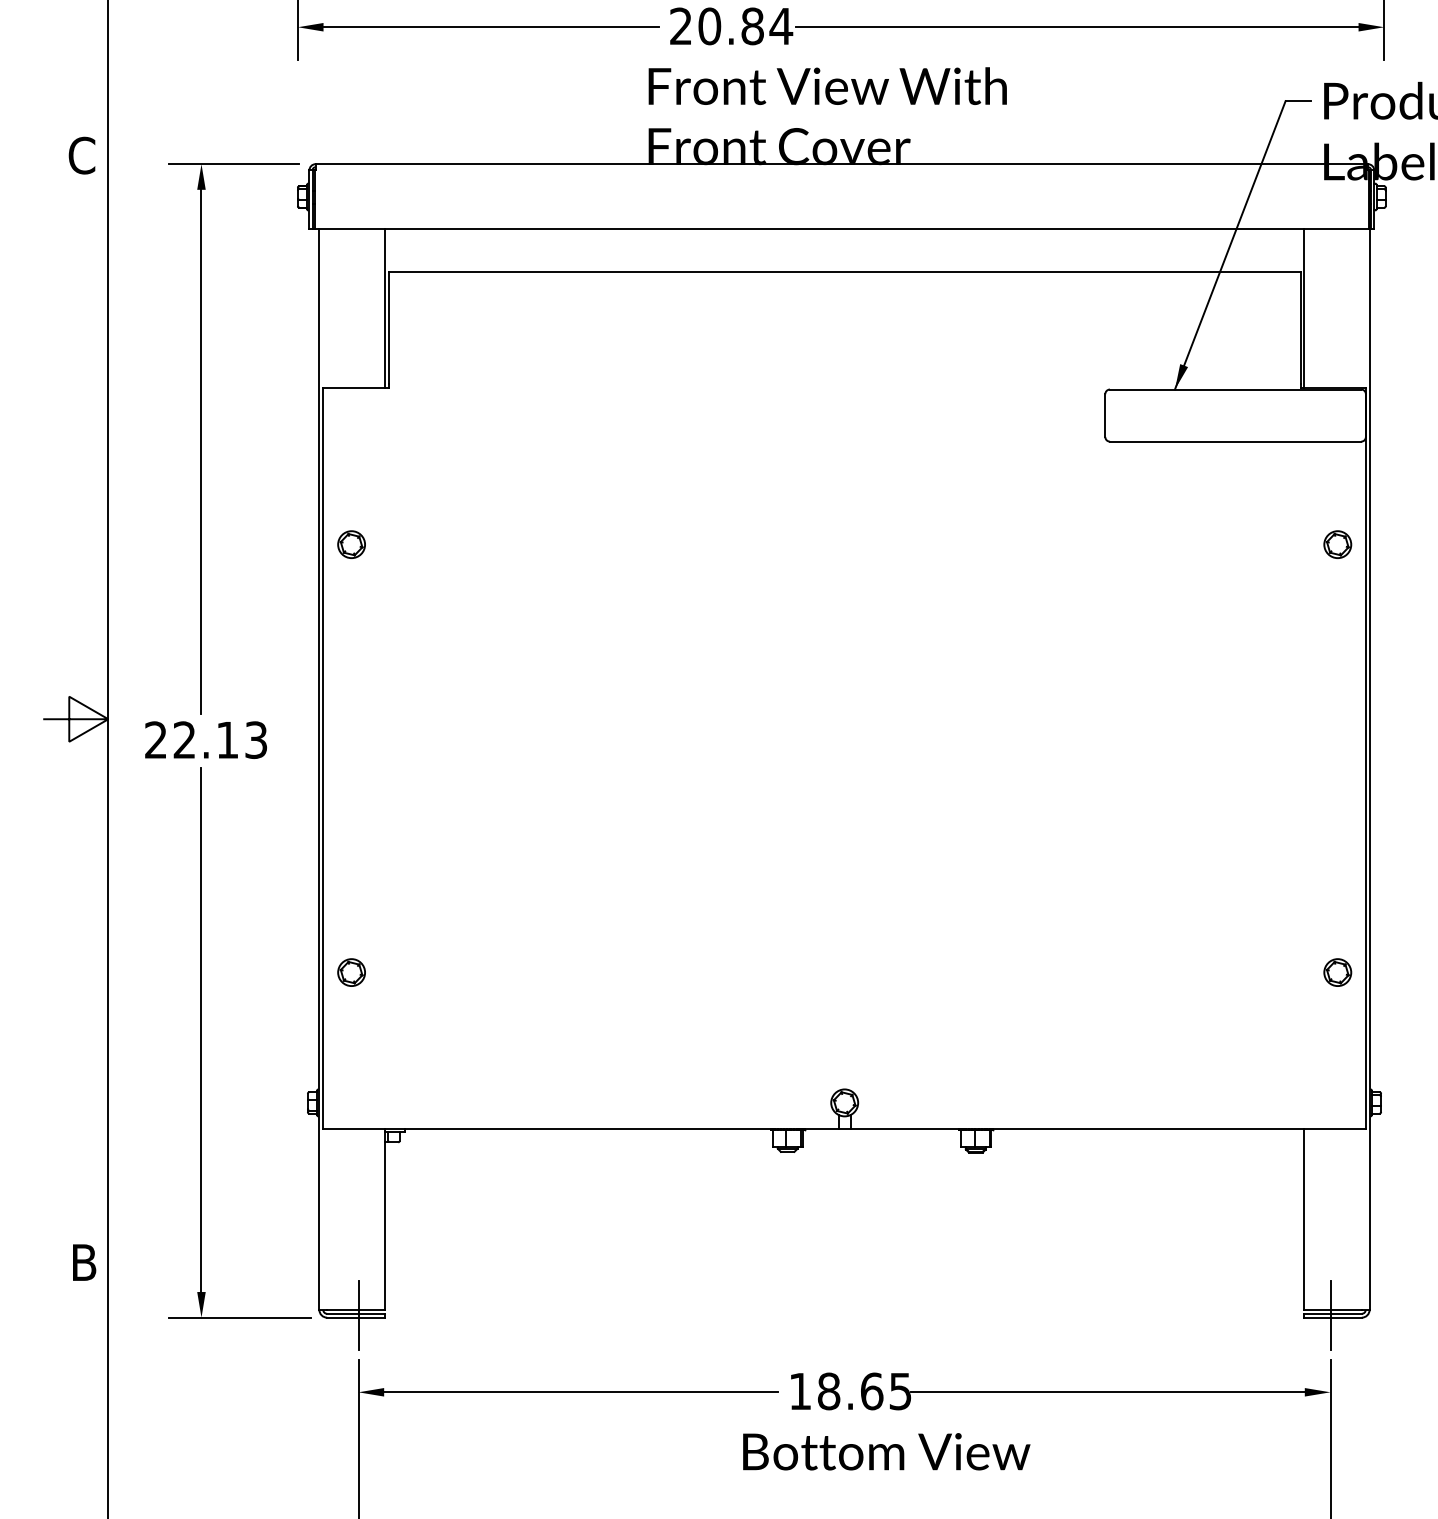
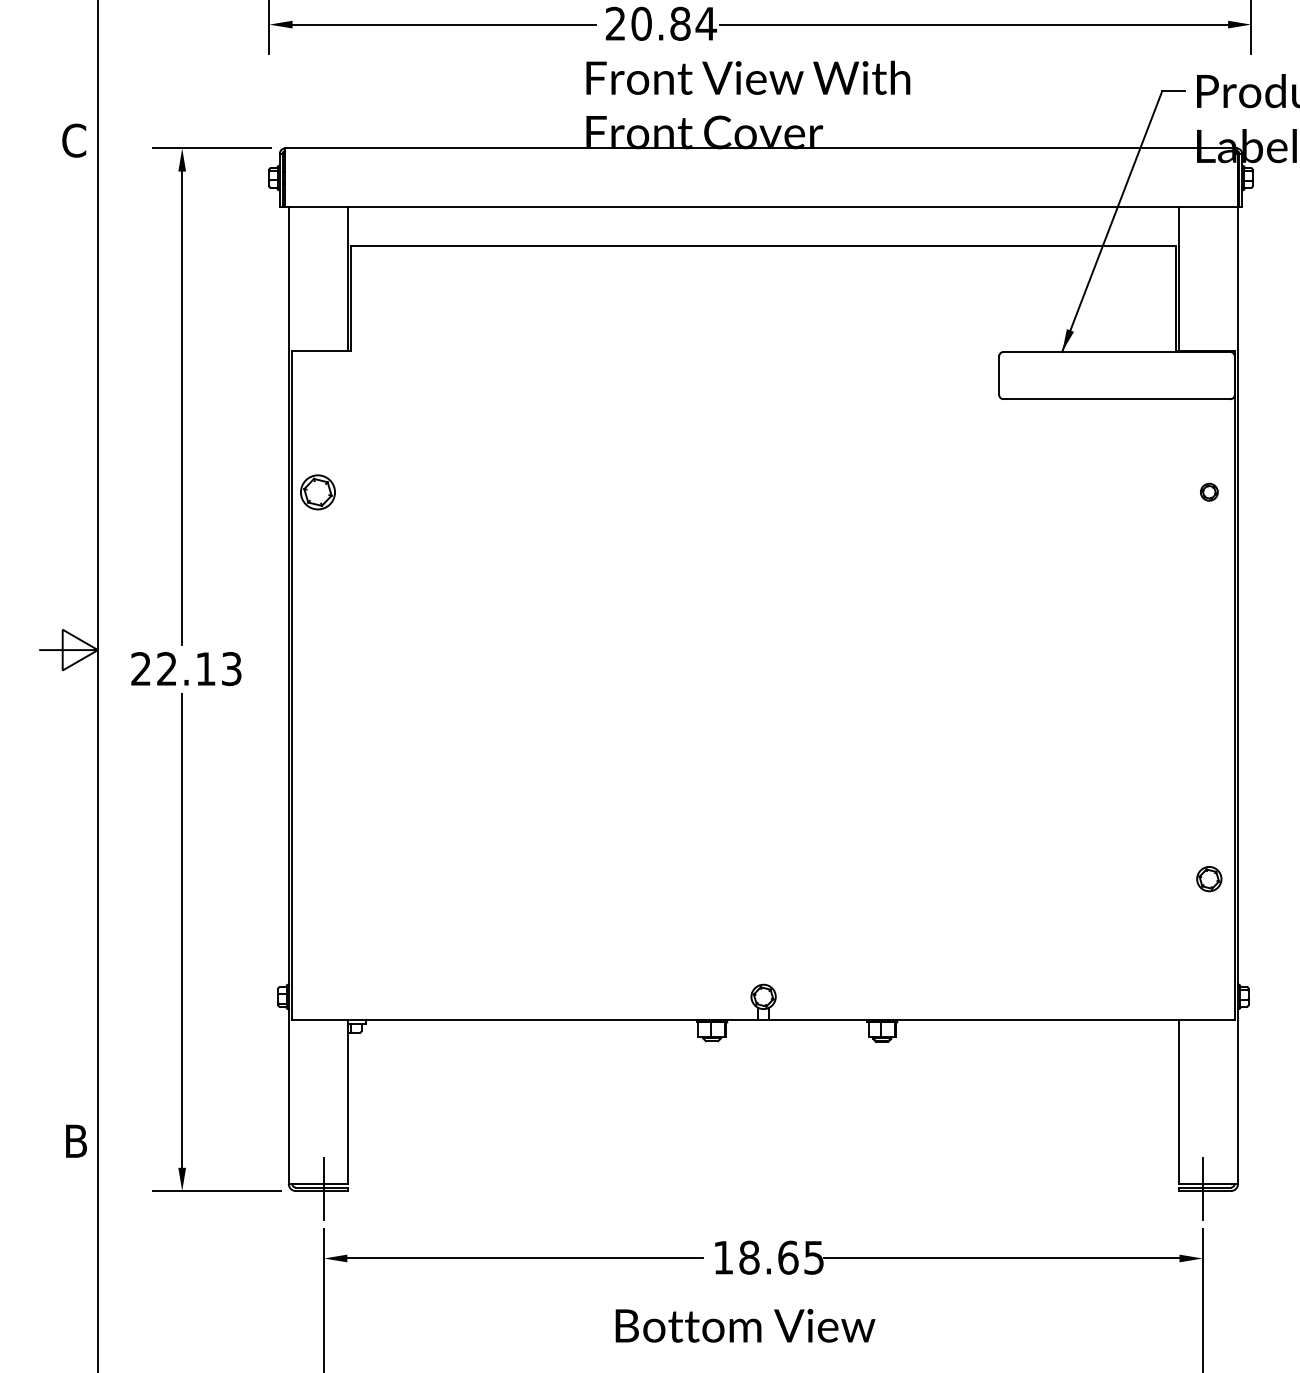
part: (351, 544) -> (317, 492), size x1.4
part: (1337, 544) -> (1209, 492), size x0.7
part: (351, 972) -> (317, 879), removed
text: (886, 1451) -> (745, 1325), moved

